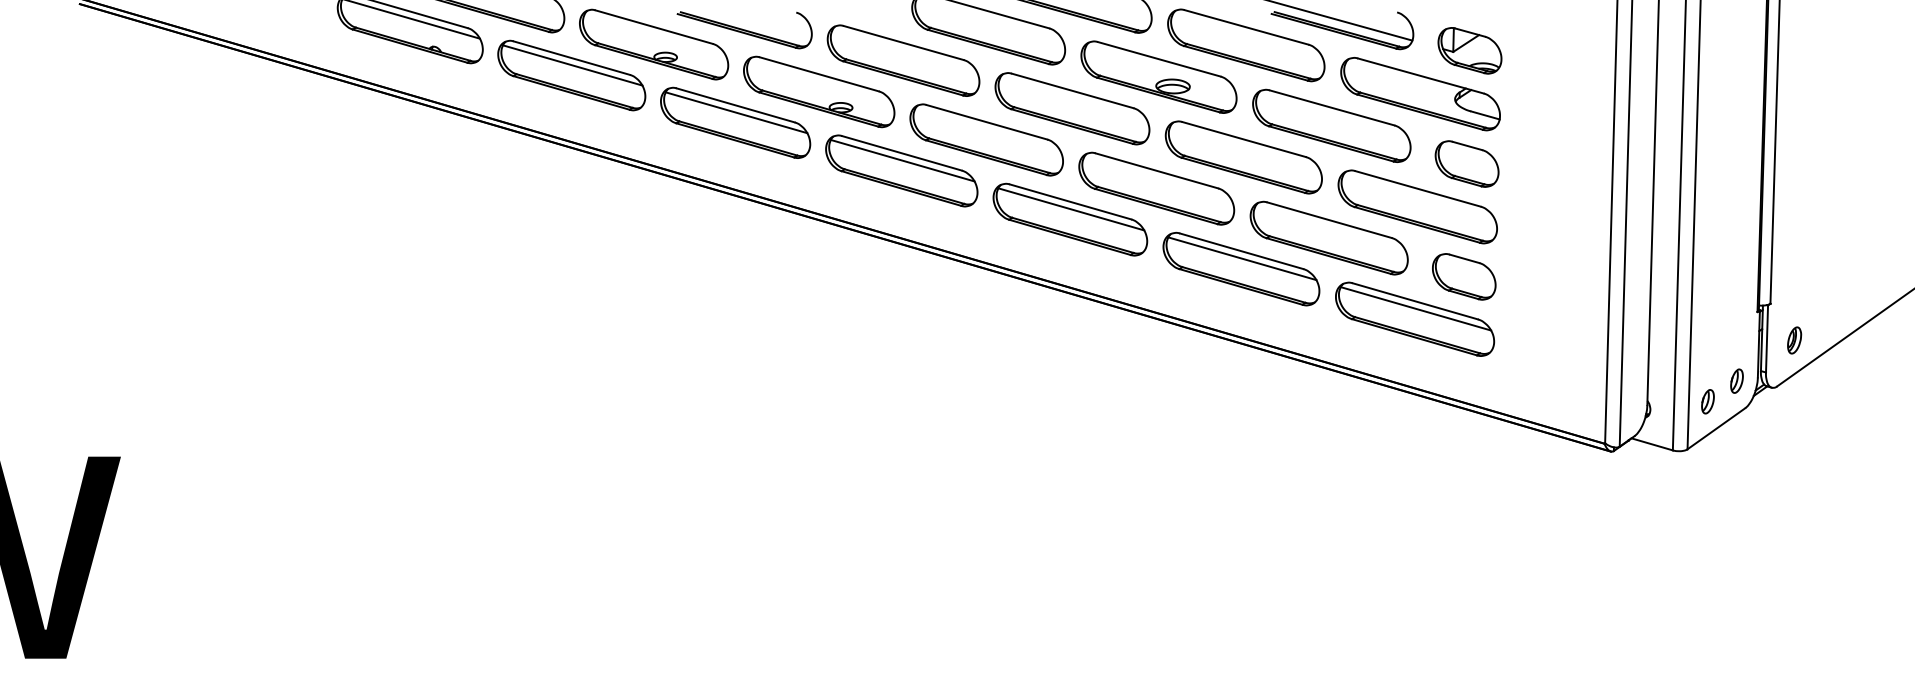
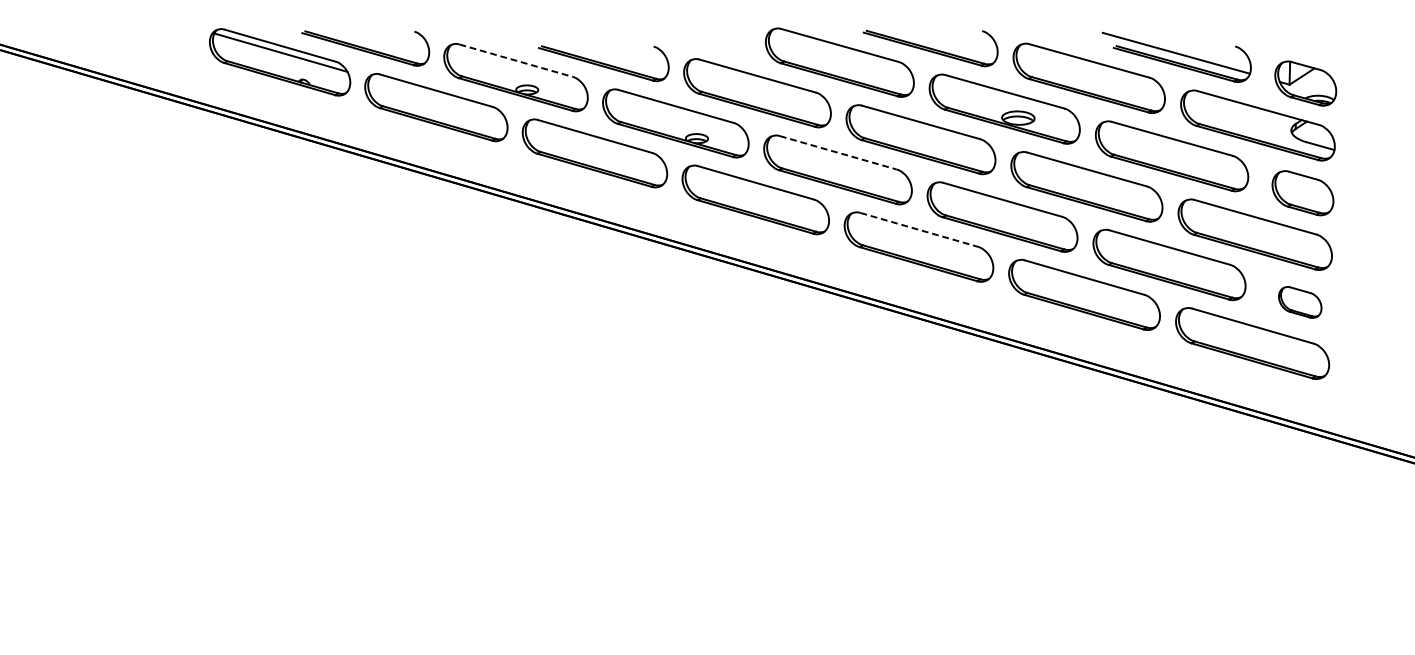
line: (654, 27) -> (516, 61), solid -> dashed
line: (572, 65) -> (437, 97), removed
line: (736, 112) -> (595, 143), removed
line: (986, 122) -> (837, 153), solid -> dashed
line: (902, 160) -> (756, 189), removed
line: (1071, 202) -> (920, 230), solid -> dashed
line: (1071, 209) -> (920, 237), removed
line: (1242, 258) -> (1085, 284), removed
part: (1464, 276) -> (1300, 302), size x0.7
line: (1415, 308) -> (1253, 333), removed

